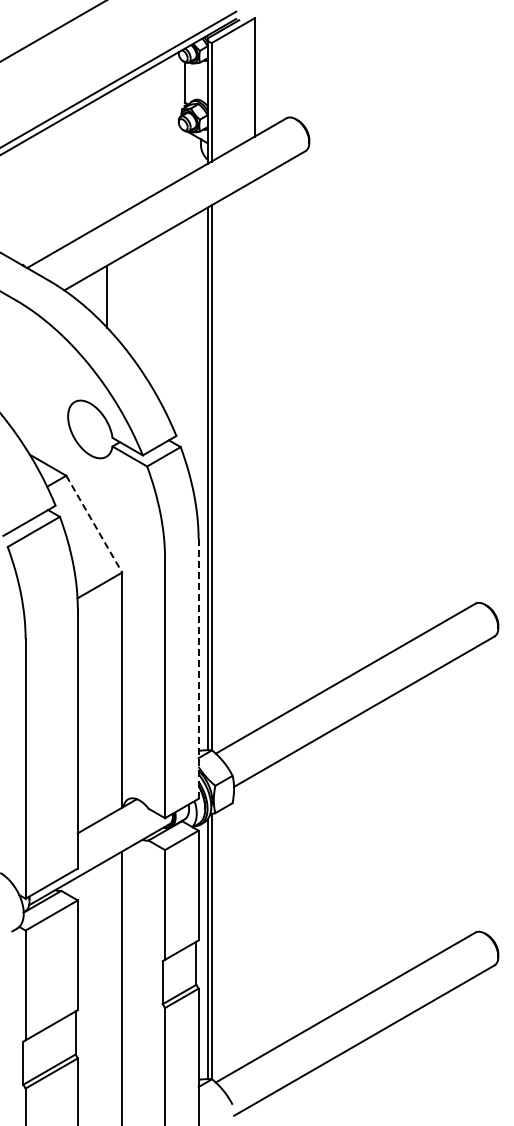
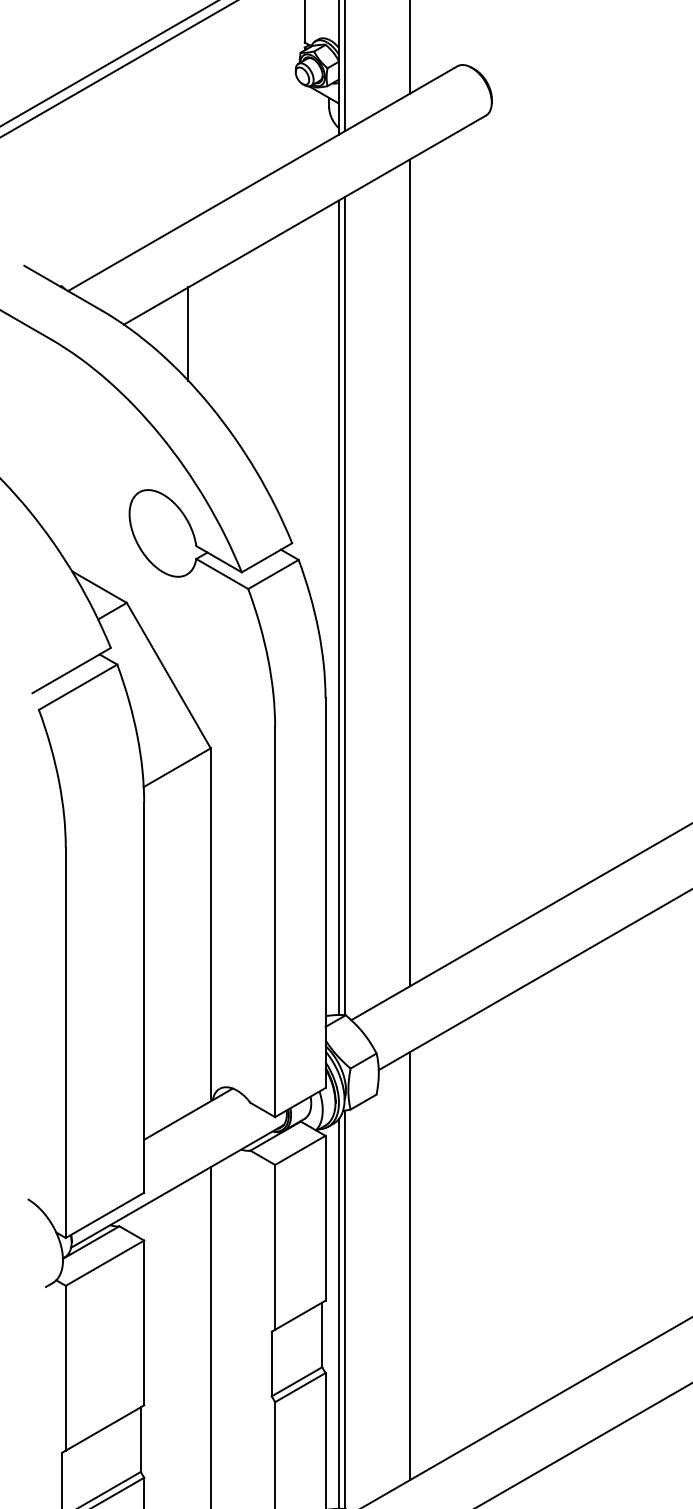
line: (254, 455) -> (409, 572), added
line: (94, 524) -> (169, 676), dashed -> solid
line: (198, 669) -> (325, 893), dashed -> solid
line: (254, 917) -> (409, 1266), added

